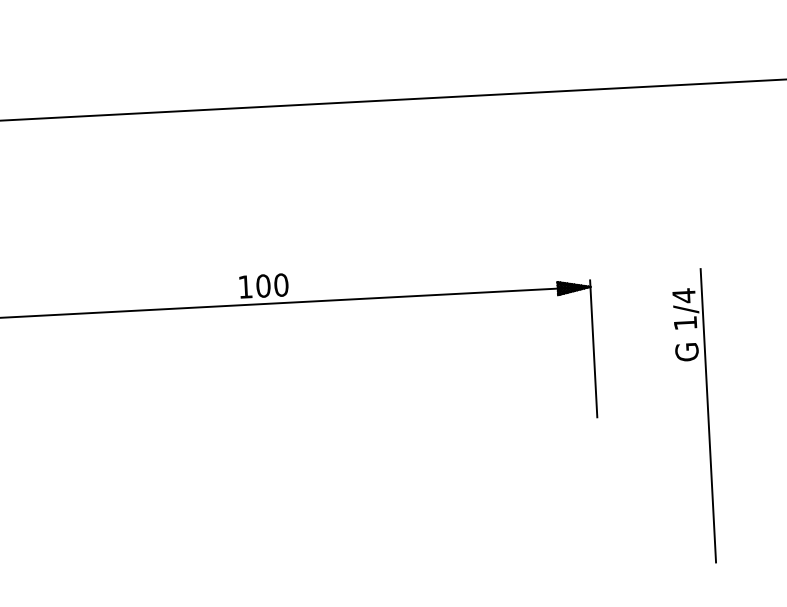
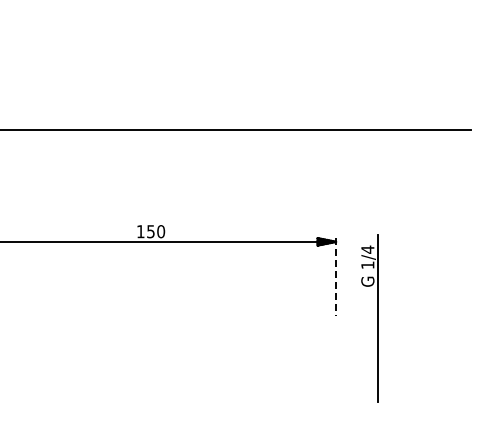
text: (262, 285) -> (150, 231), 100 -> 150
line: (594, 349) -> (336, 277), solid -> dashed
part: (707, 416) -> (377, 318), moved

